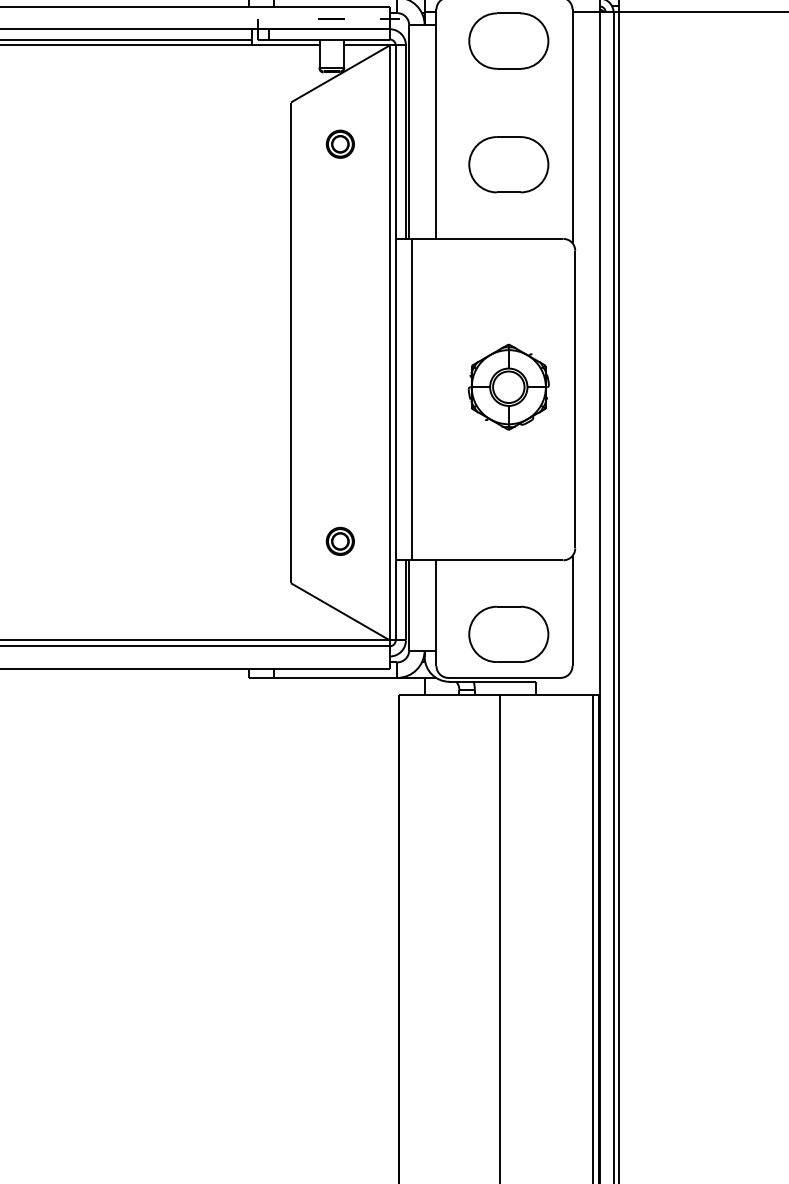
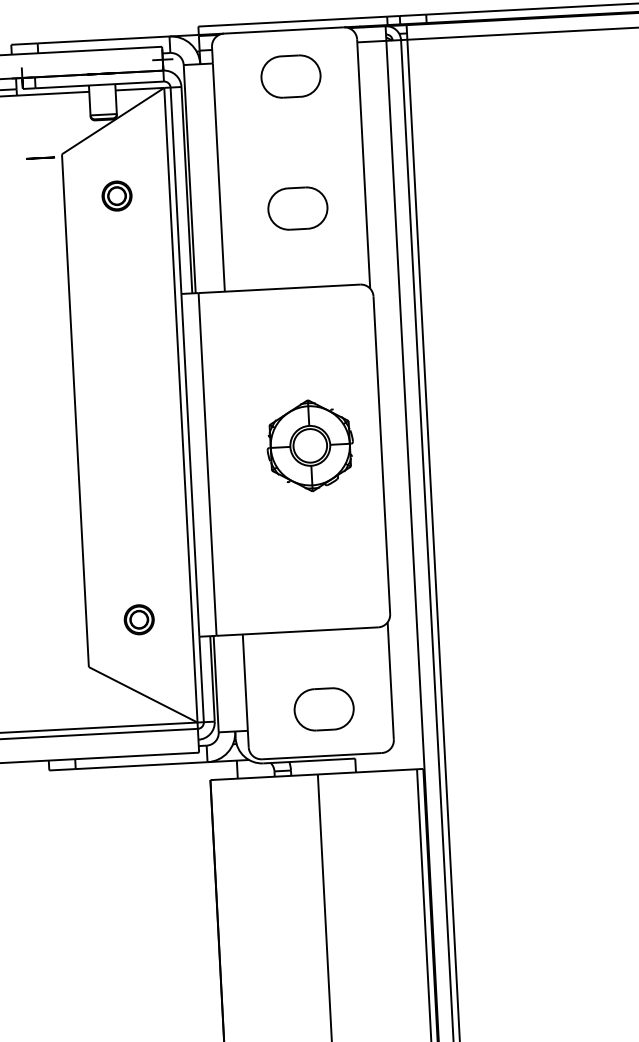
line: (331, 18) -> (40, 157), moved
part: (508, 40) -> (290, 75), size x0.7
part: (508, 164) -> (297, 208), size x0.7
part: (508, 633) -> (323, 708), size x0.7

